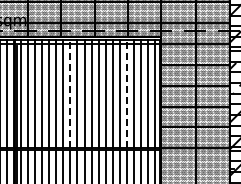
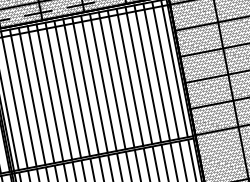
line: (70, 93) -> (67, 88), dashed -> solid
line: (126, 93) -> (138, 75), dashed -> solid

